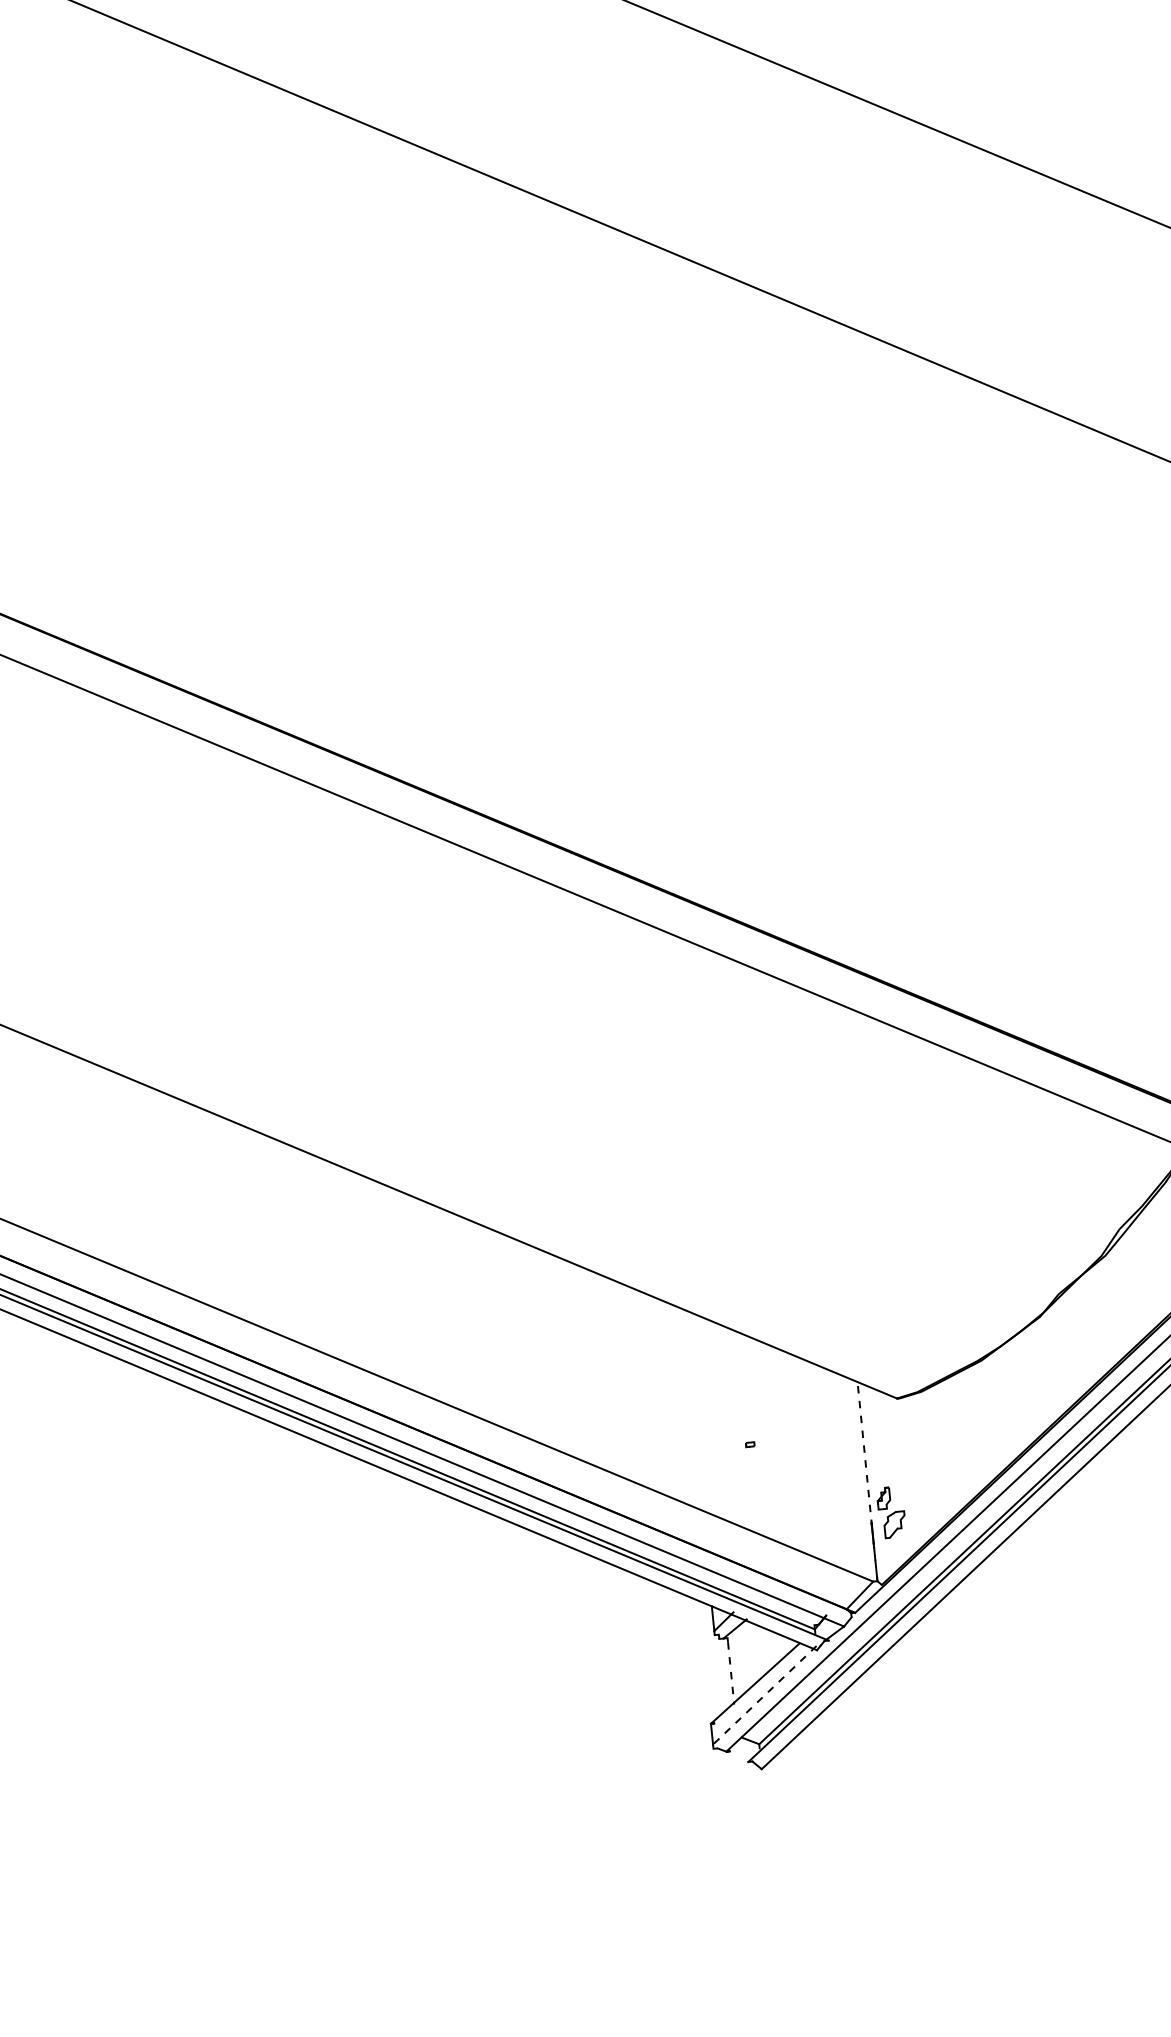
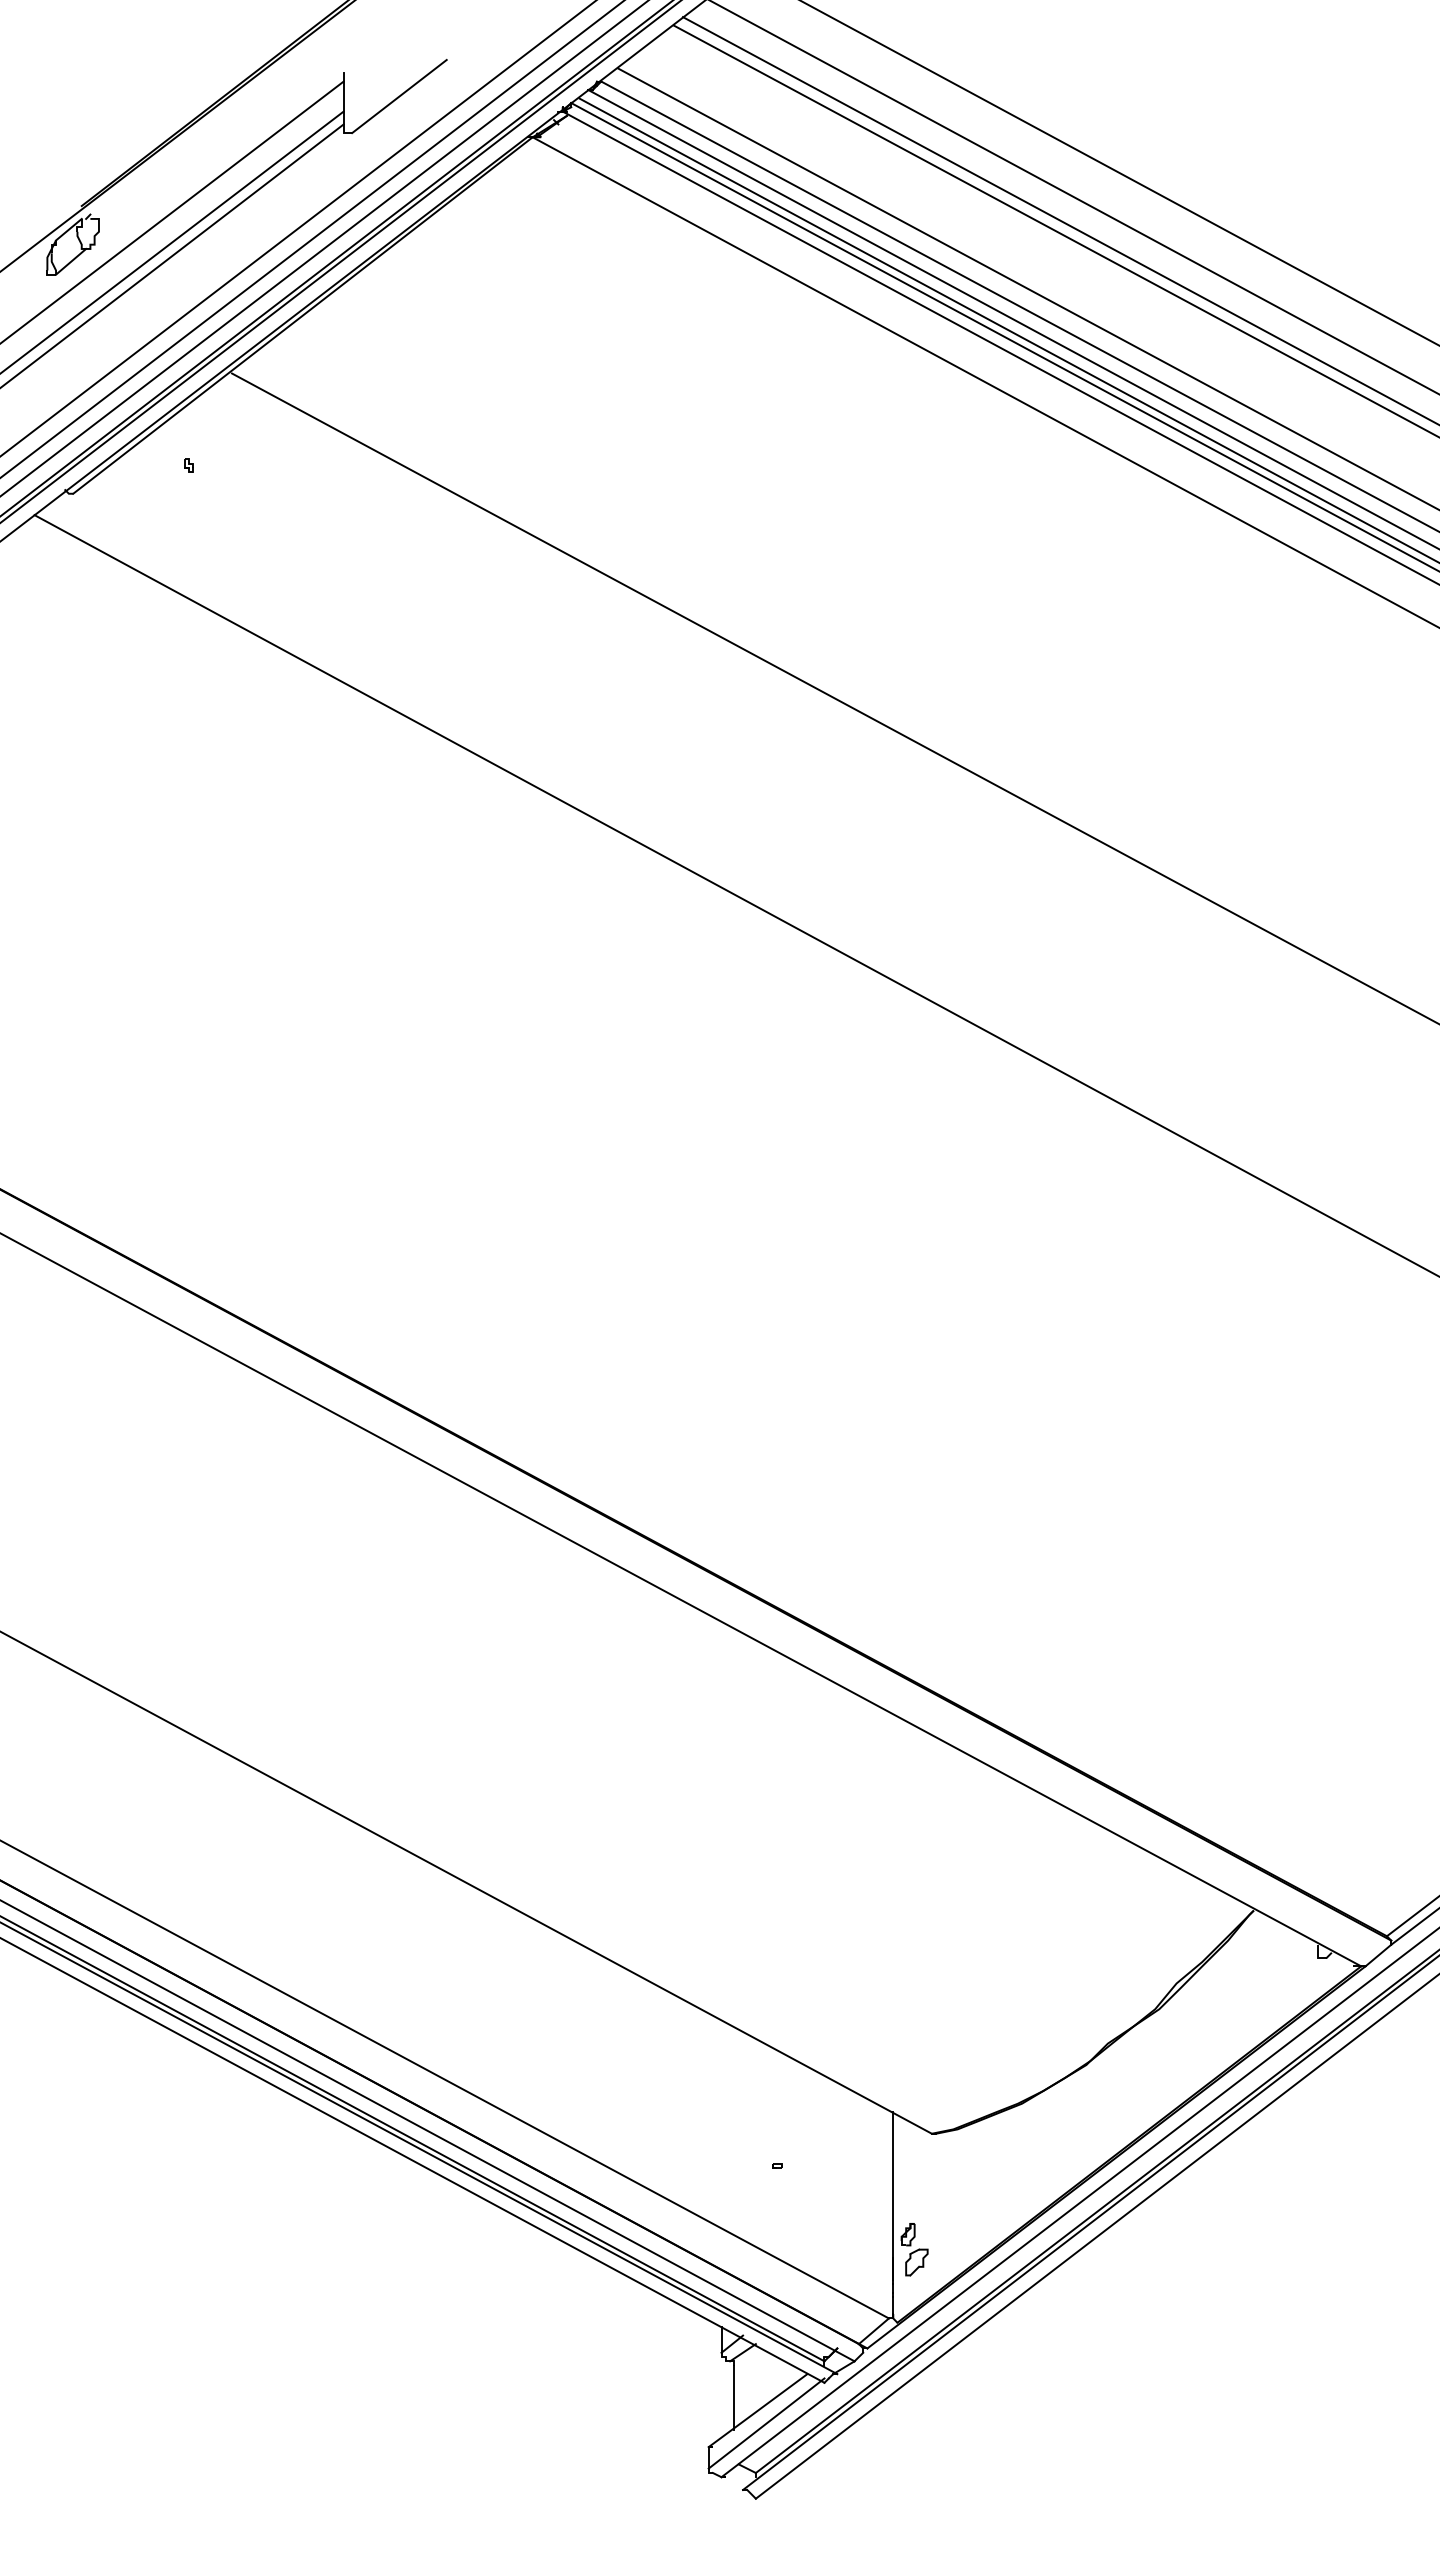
line: (864, 1453) -> (893, 2186), dashed -> solid
line: (731, 1674) -> (734, 2398), dashed -> solid
line: (764, 1695) -> (766, 2423), dashed -> solid

